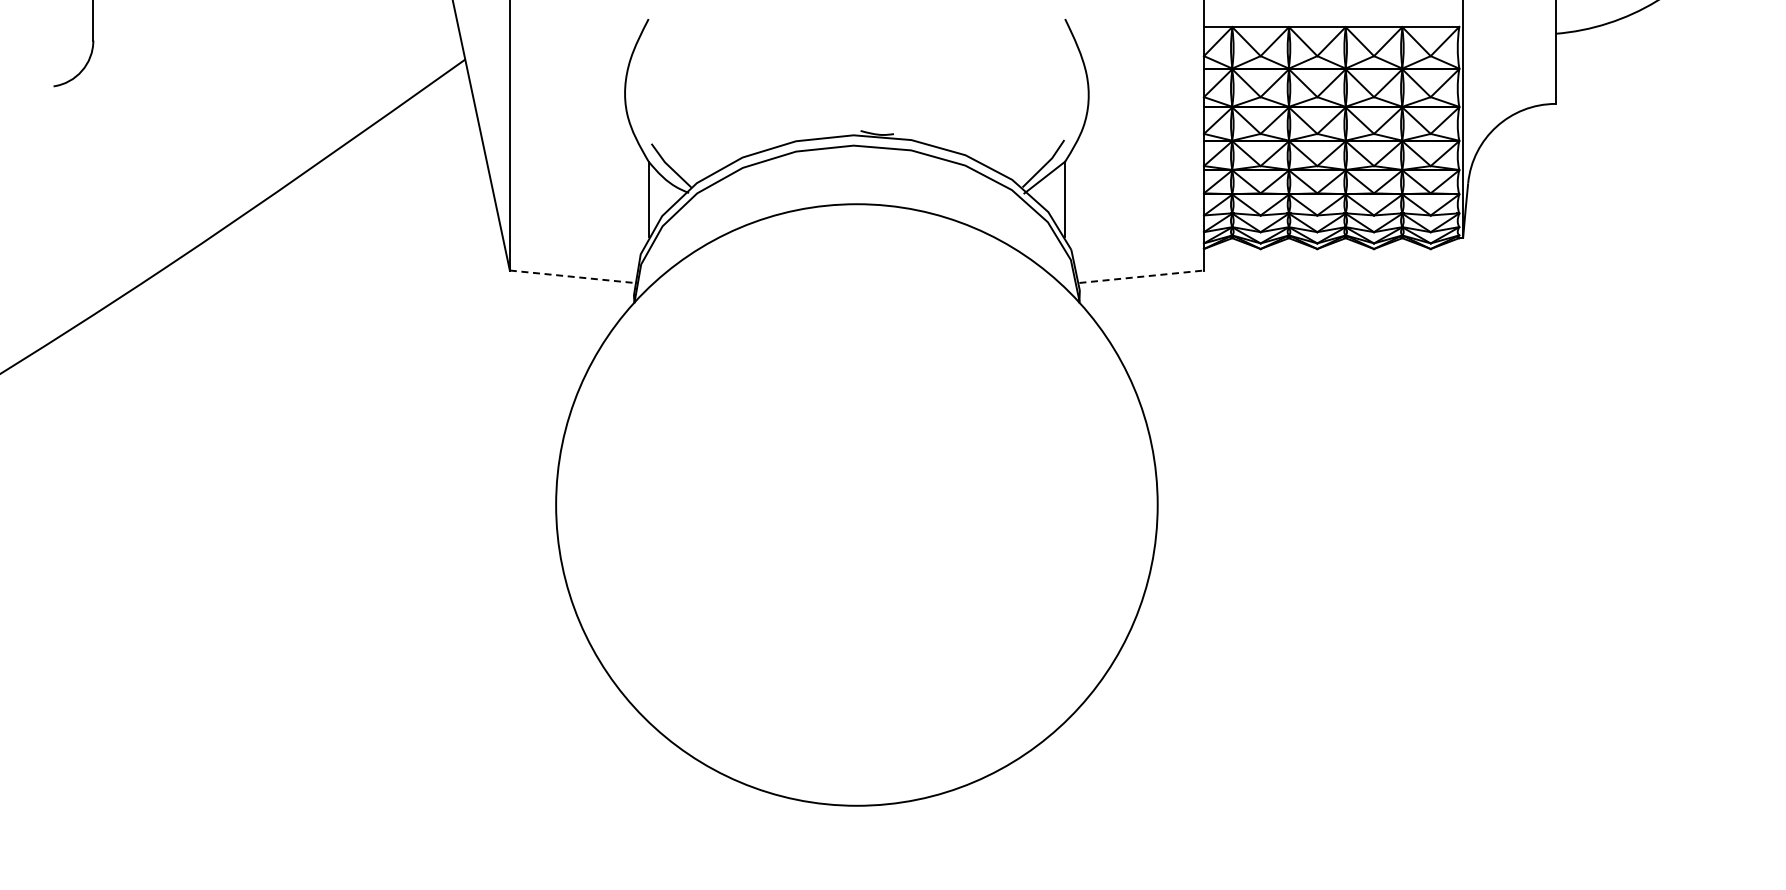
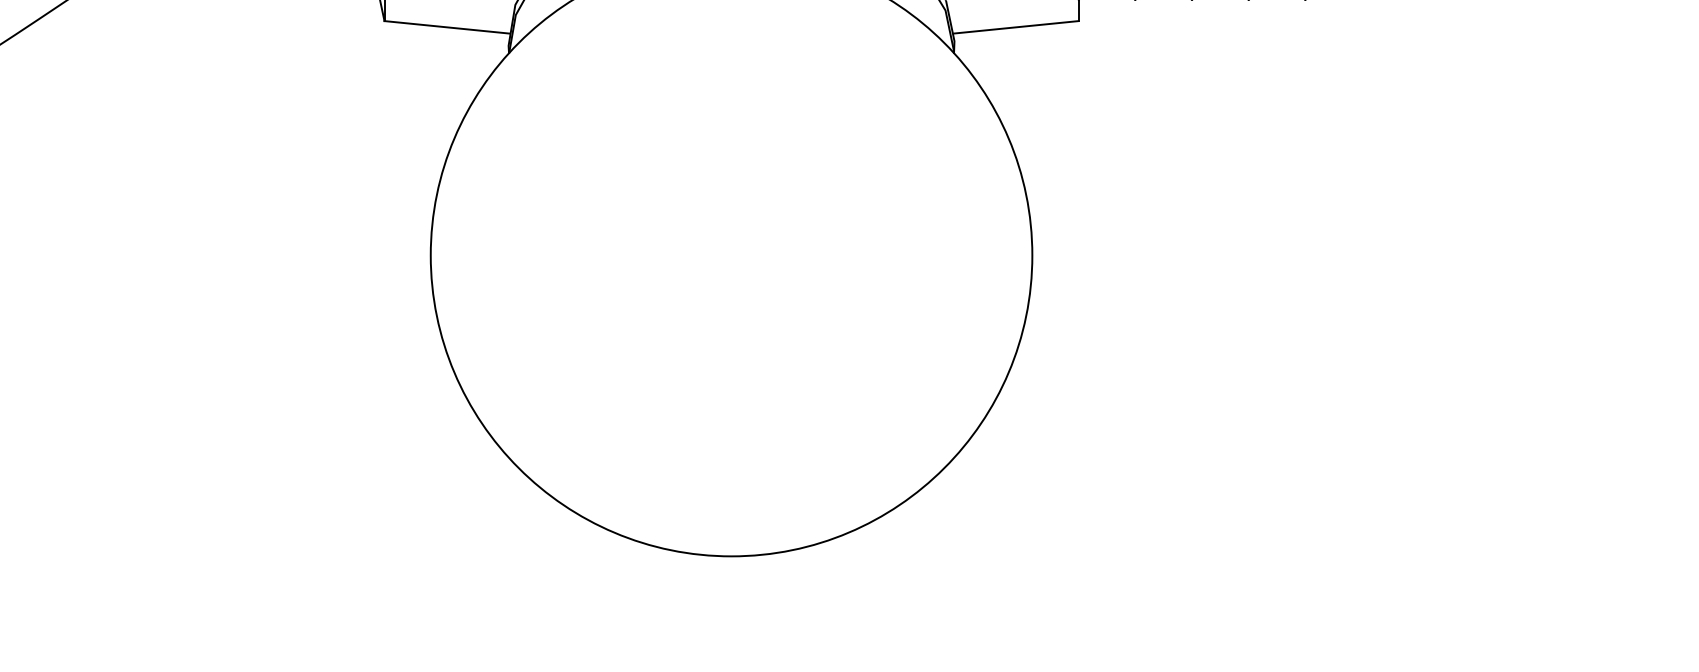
line: (572, 276) -> (447, 27), dashed -> solid
line: (1141, 276) -> (1016, 27), dashed -> solid

